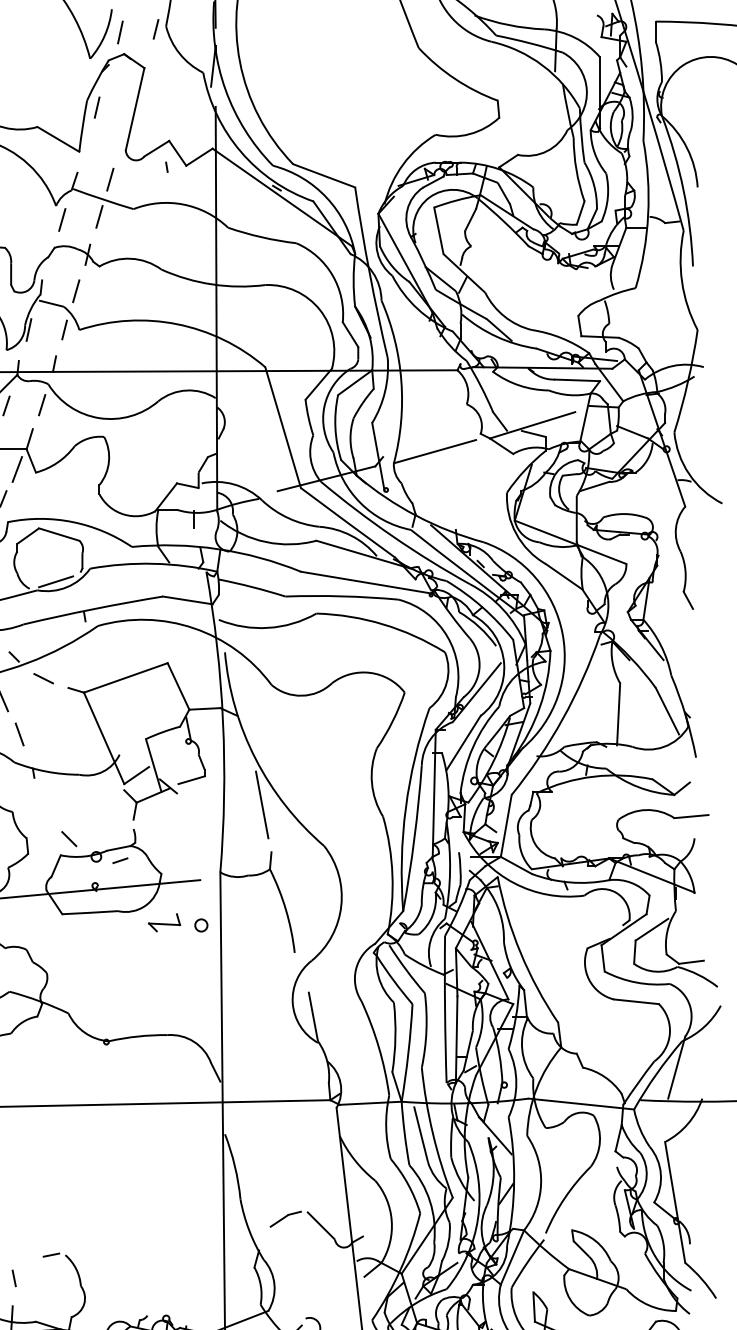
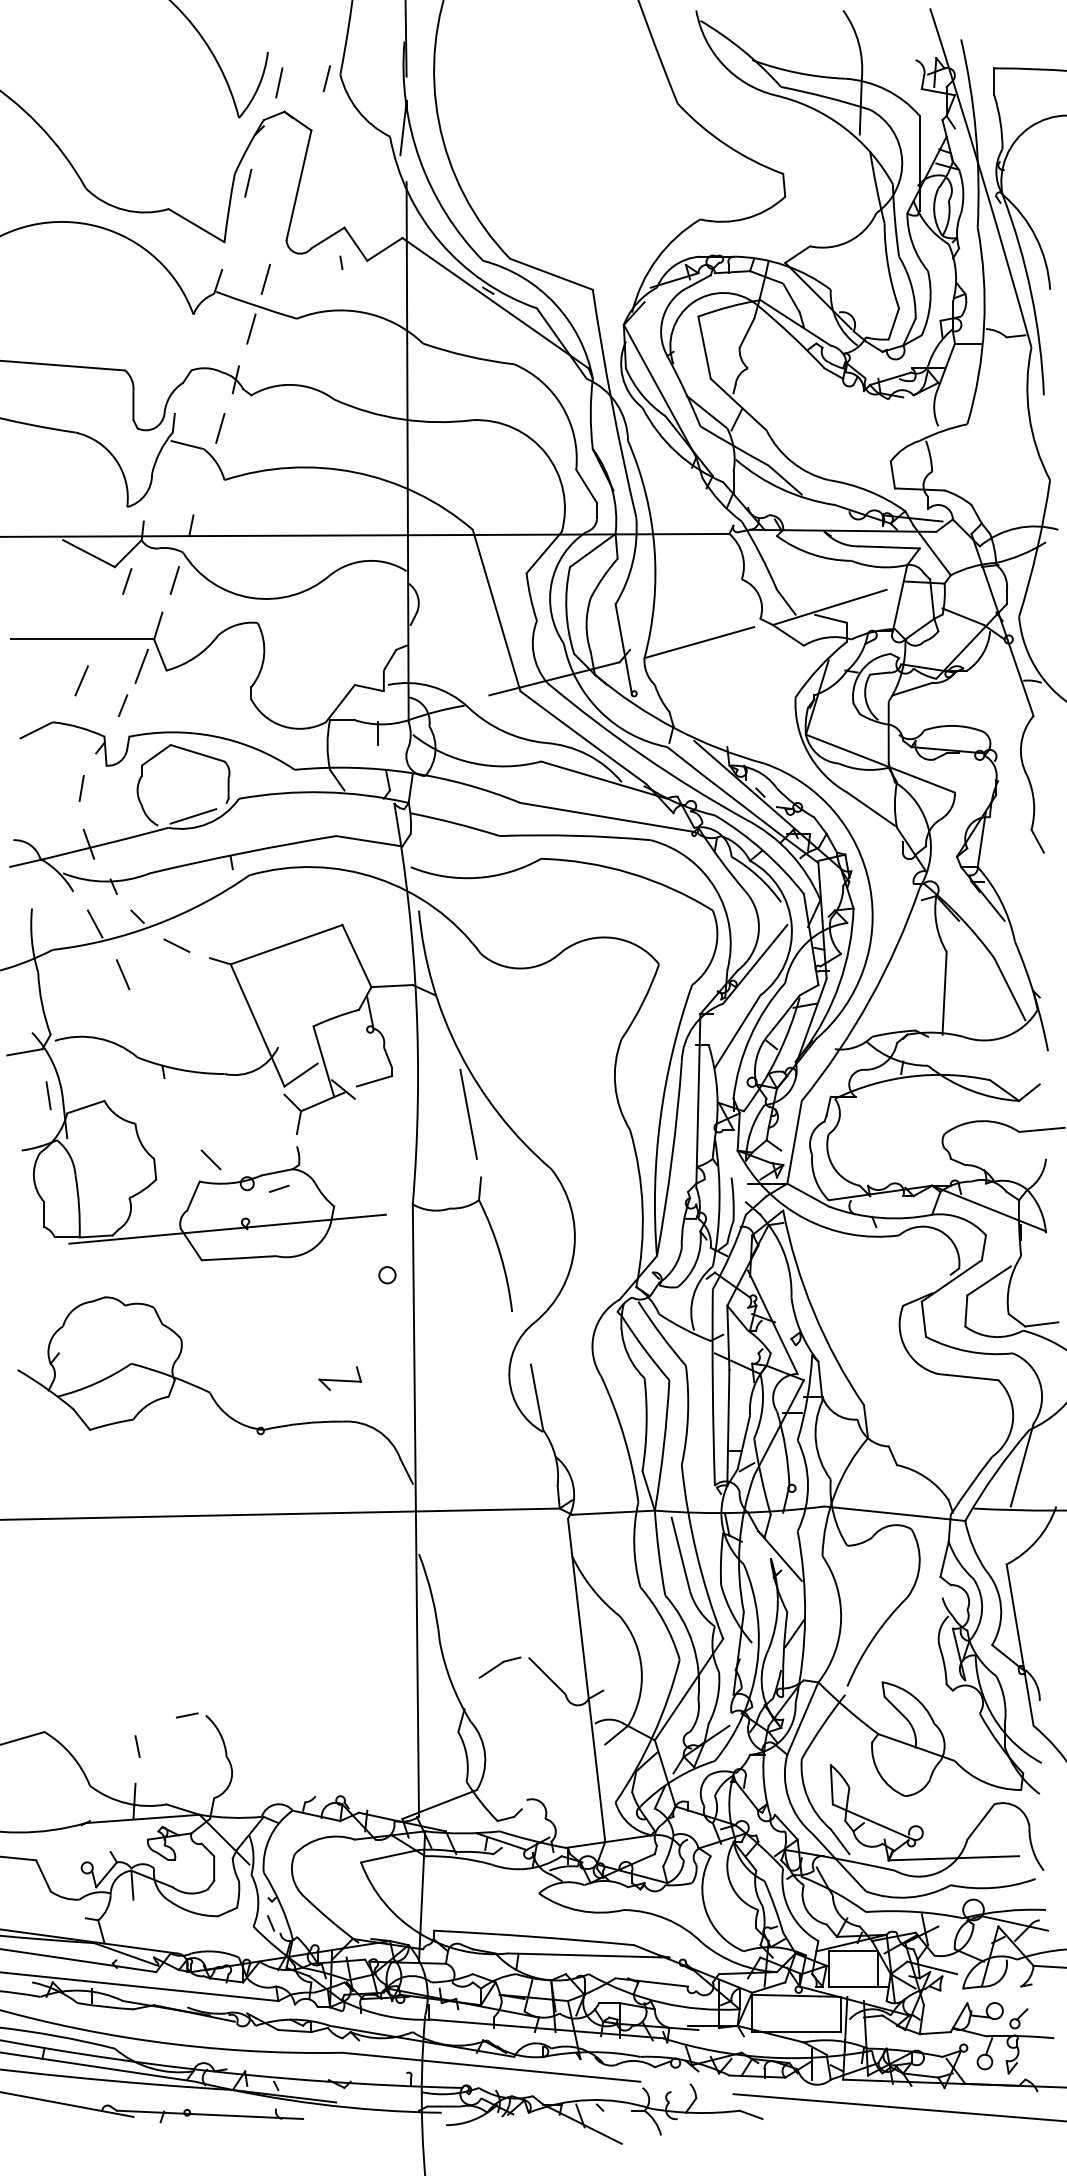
line: (62, 219) -> (201, 332), removed
line: (29, 329) -> (157, 479), removed
line: (64, 329) -> (204, 479), removed
line: (19, 733) -> (144, 1019), removed
part: (163, 922) -> (339, 1378), moved

